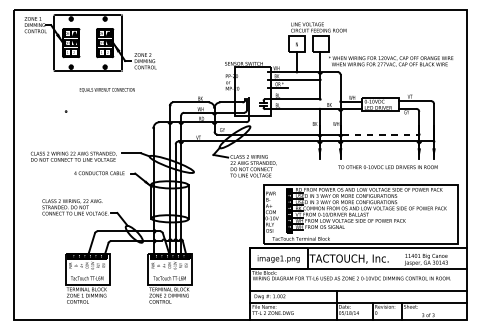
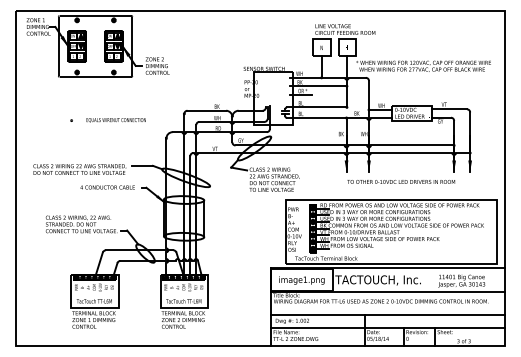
text: (106, 90) -> (115, 120), moved
line: (380, 134) -> (412, 145), dashed -> solid
text: (388, 166) -> (401, 181), moved

